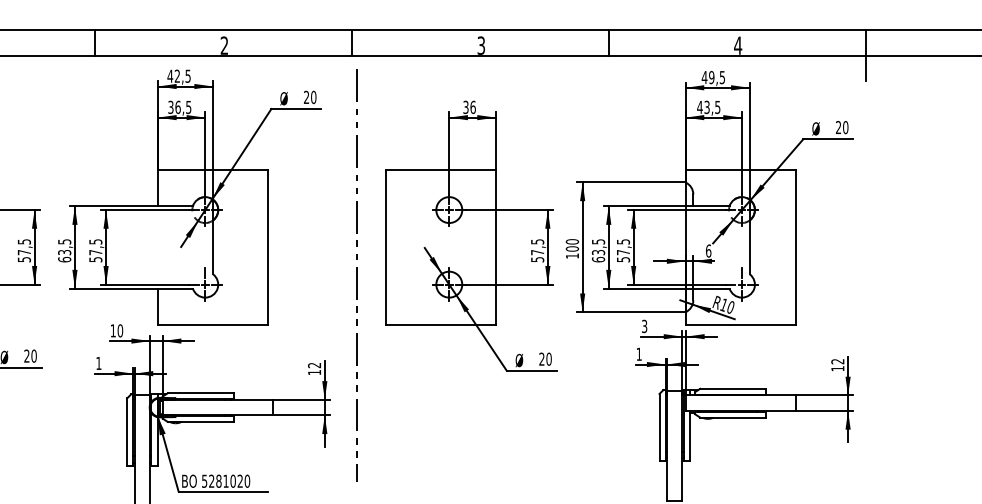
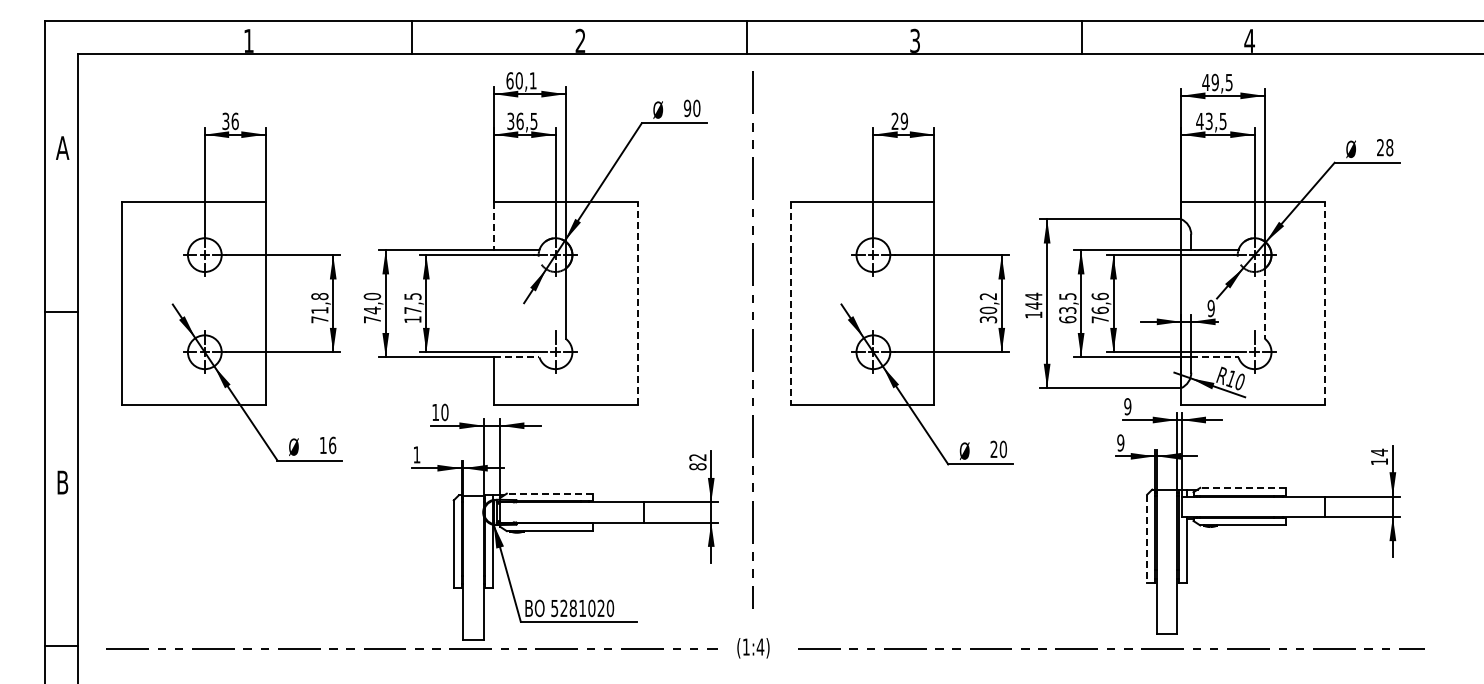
line: (866, 55) -> (1416, 53), removed
text: (179, 76) -> (521, 80), 42,5 -> 60,1
text: (306, 97) -> (687, 108), 20 -> 90
text: (469, 107) -> (899, 121), 36 -> 29
text: (845, 127) -> (1389, 147), 20 -> 28
line: (157, 188) -> (493, 226), solid -> dashed
text: (572, 244) -> (1033, 300), 100 -> 144
line: (268, 247) -> (637, 303), solid -> dashed
line: (385, 247) -> (790, 304), solid -> dashed
line: (749, 247) -> (1264, 304), solid -> dashed
line: (795, 247) -> (1324, 303), solid -> dashed
text: (64, 250) -> (372, 307), 63,5 -> 74,0
text: (537, 250) -> (988, 307), 57,5 -> 30,2
text: (622, 250) -> (1099, 307), 57,5 -> 76,6
text: (24, 251) -> (319, 308), 57,5 -> 71,8
text: (708, 251) -> (1210, 308), 6 -> 9
text: (95, 259) -> (412, 319), 57,5 -> 17,5
line: (175, 288) -> (516, 357), solid -> dashed
line: (711, 288) -> (1214, 357), solid -> dashed
text: (644, 326) -> (1127, 406), 3 -> 9
text: (638, 353) -> (1120, 442), 1 -> 9
text: (30, 355) -> (327, 444), 20 -> 16
text: (837, 361) -> (1378, 452), 12 -> 14
text: (314, 372) -> (697, 466), 12 -> 82
line: (732, 388) -> (1242, 487), solid -> dashed
line: (200, 393) -> (549, 493), solid -> dashed
line: (659, 427) -> (1147, 538), solid -> dashed

